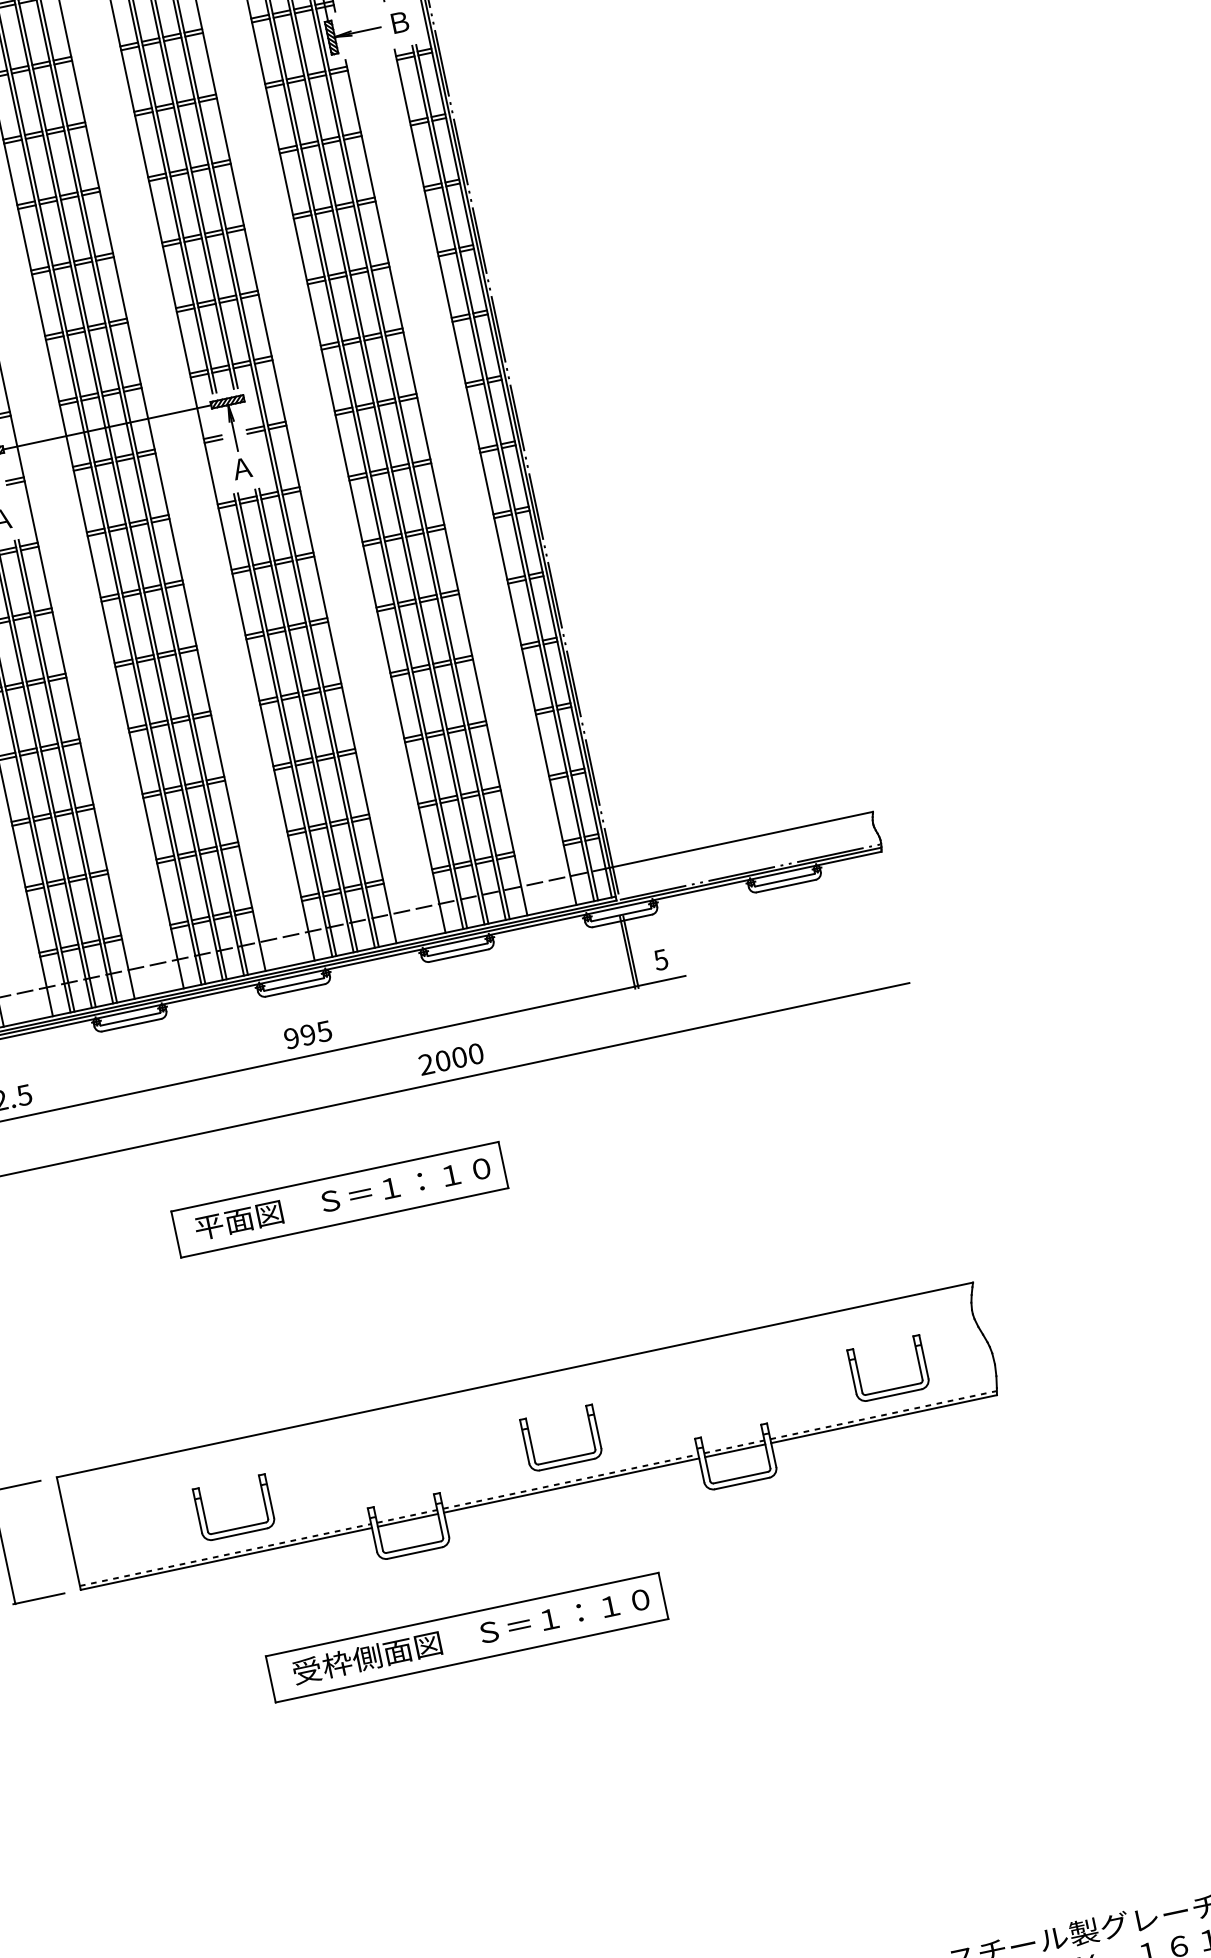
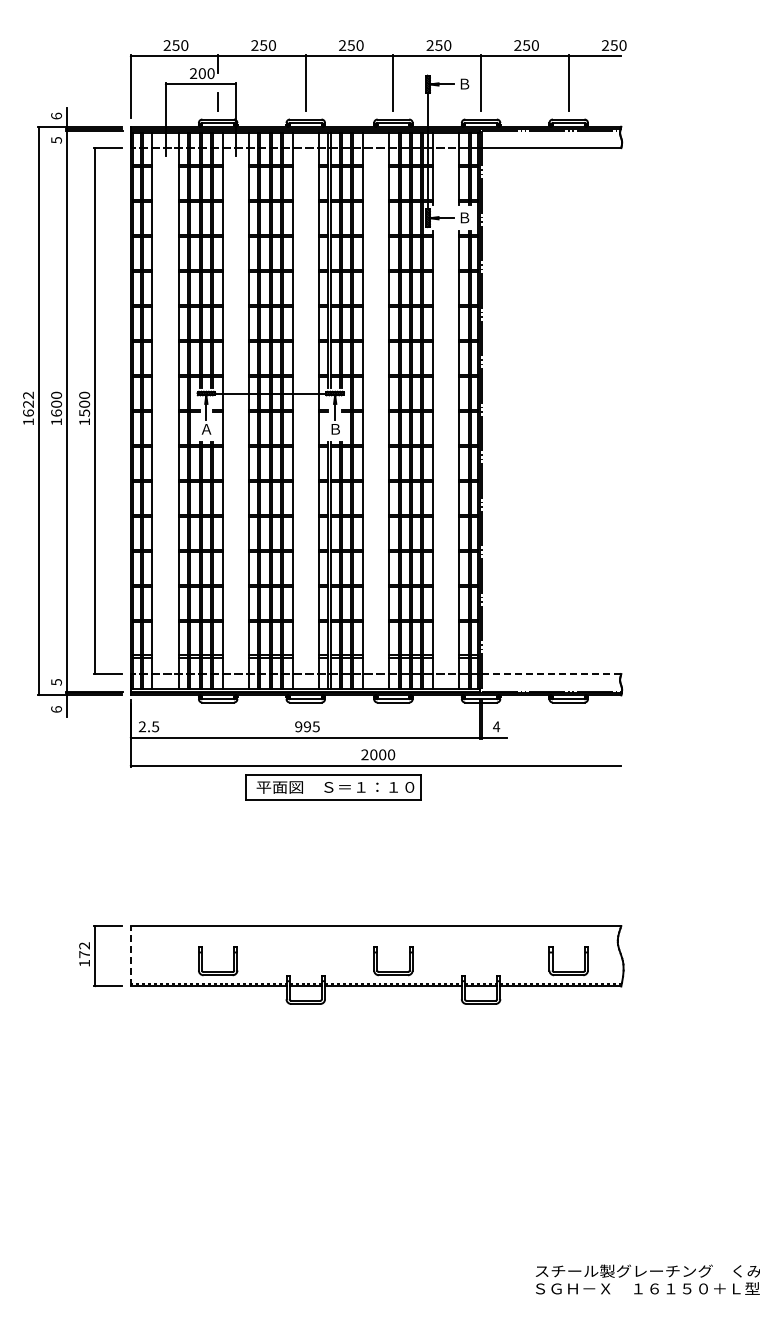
text: (242, 468) -> (335, 429), Ａ -> Ｂ
line: (741, 840) -> (550, 674), solid -> dashed
text: (660, 959) -> (496, 726), 5 -> 4
part: (339, 1199) -> (333, 787), moved
line: (68, 1532) -> (130, 955), solid -> dashed
part: (467, 1636) -> (323, 1052), removed

